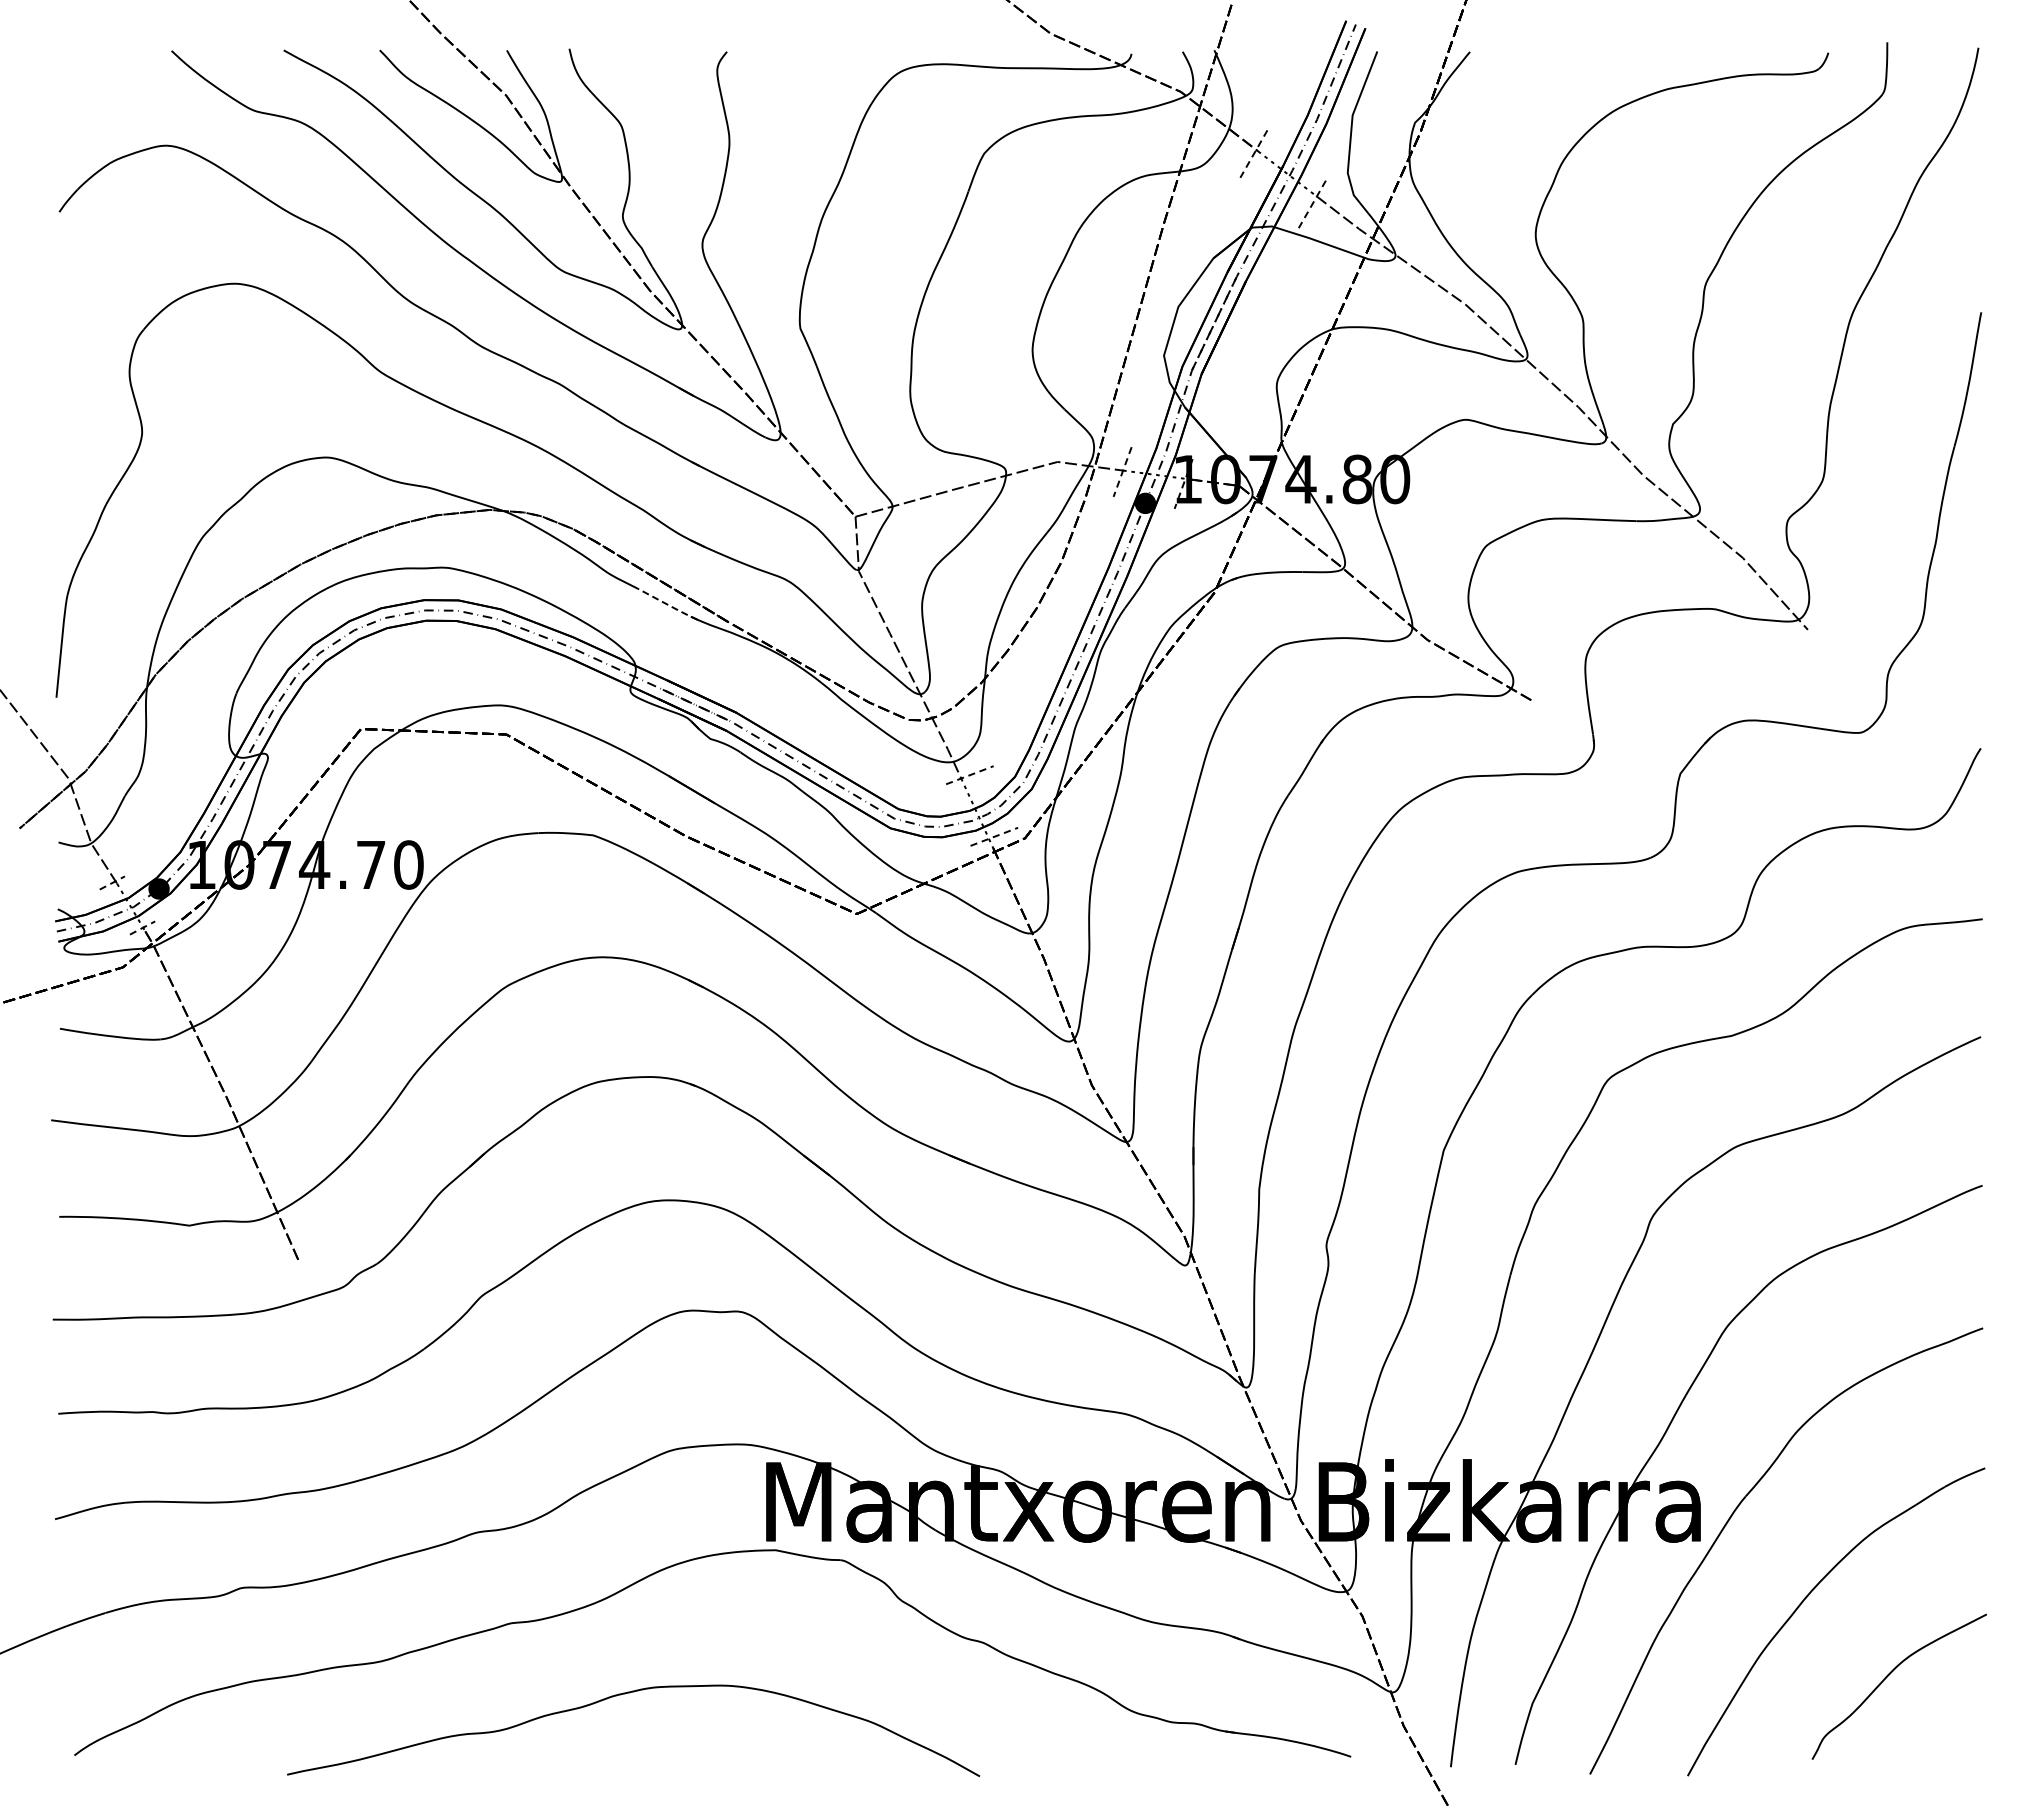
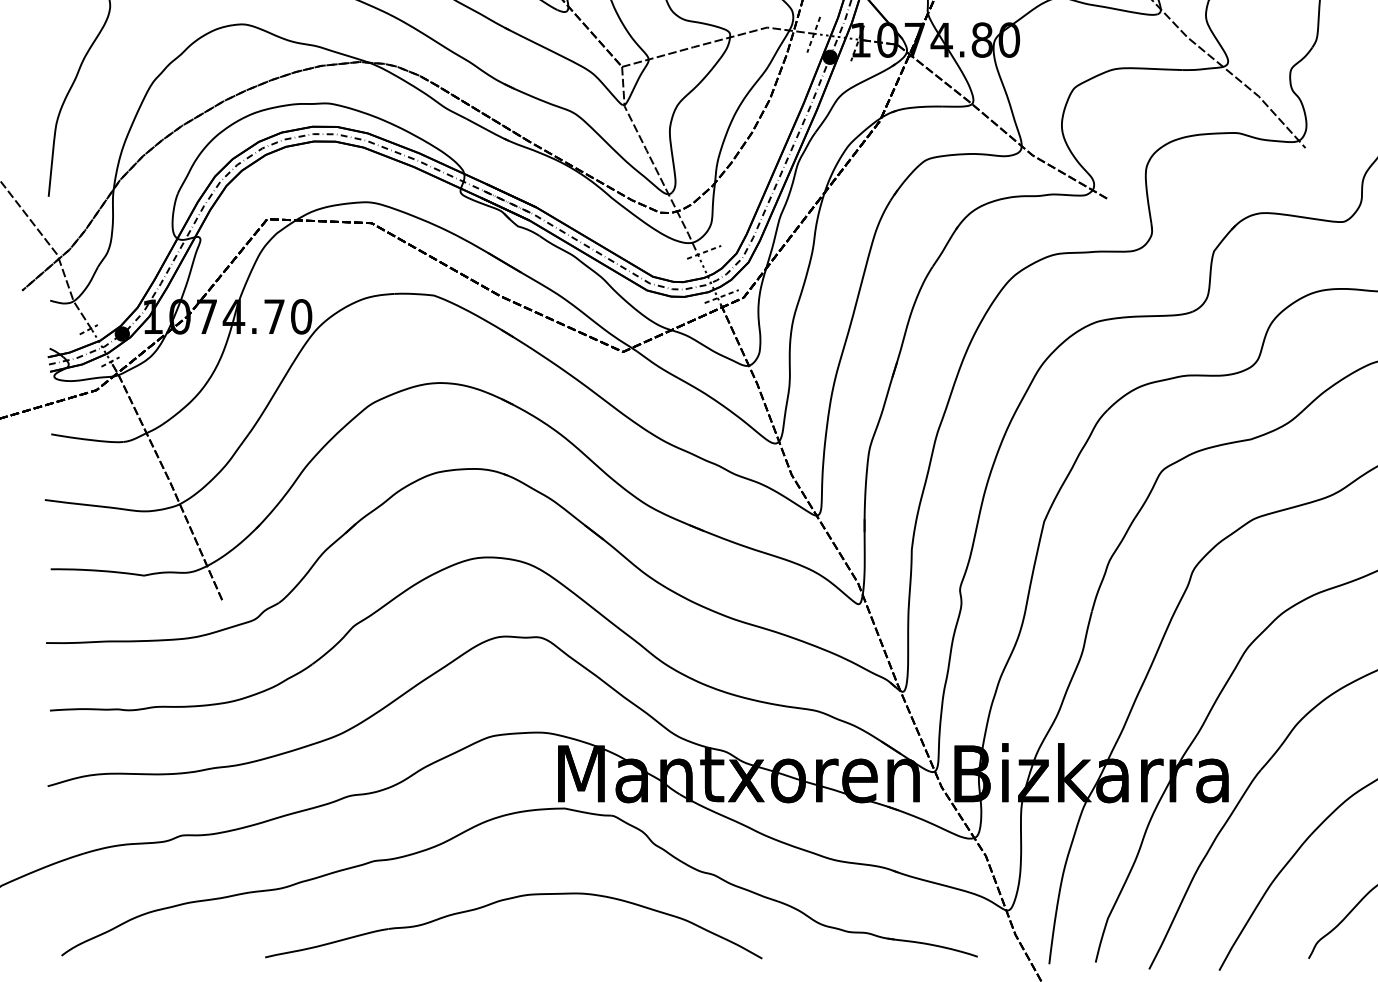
line: (668, 605) -> (487, 130), dashed -> solid
part: (625, 1694) -> (507, 899), moved

